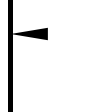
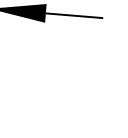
line: (66, 34) -> (73, 16), added

